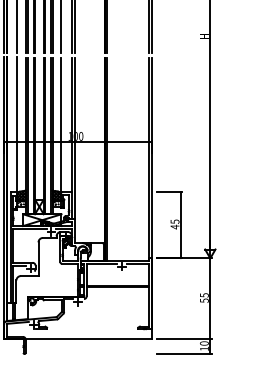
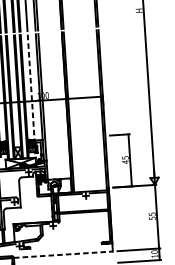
line: (61, 125) -> (31, 87), solid -> dashed
line: (88, 339) -> (63, 254), solid -> dashed

